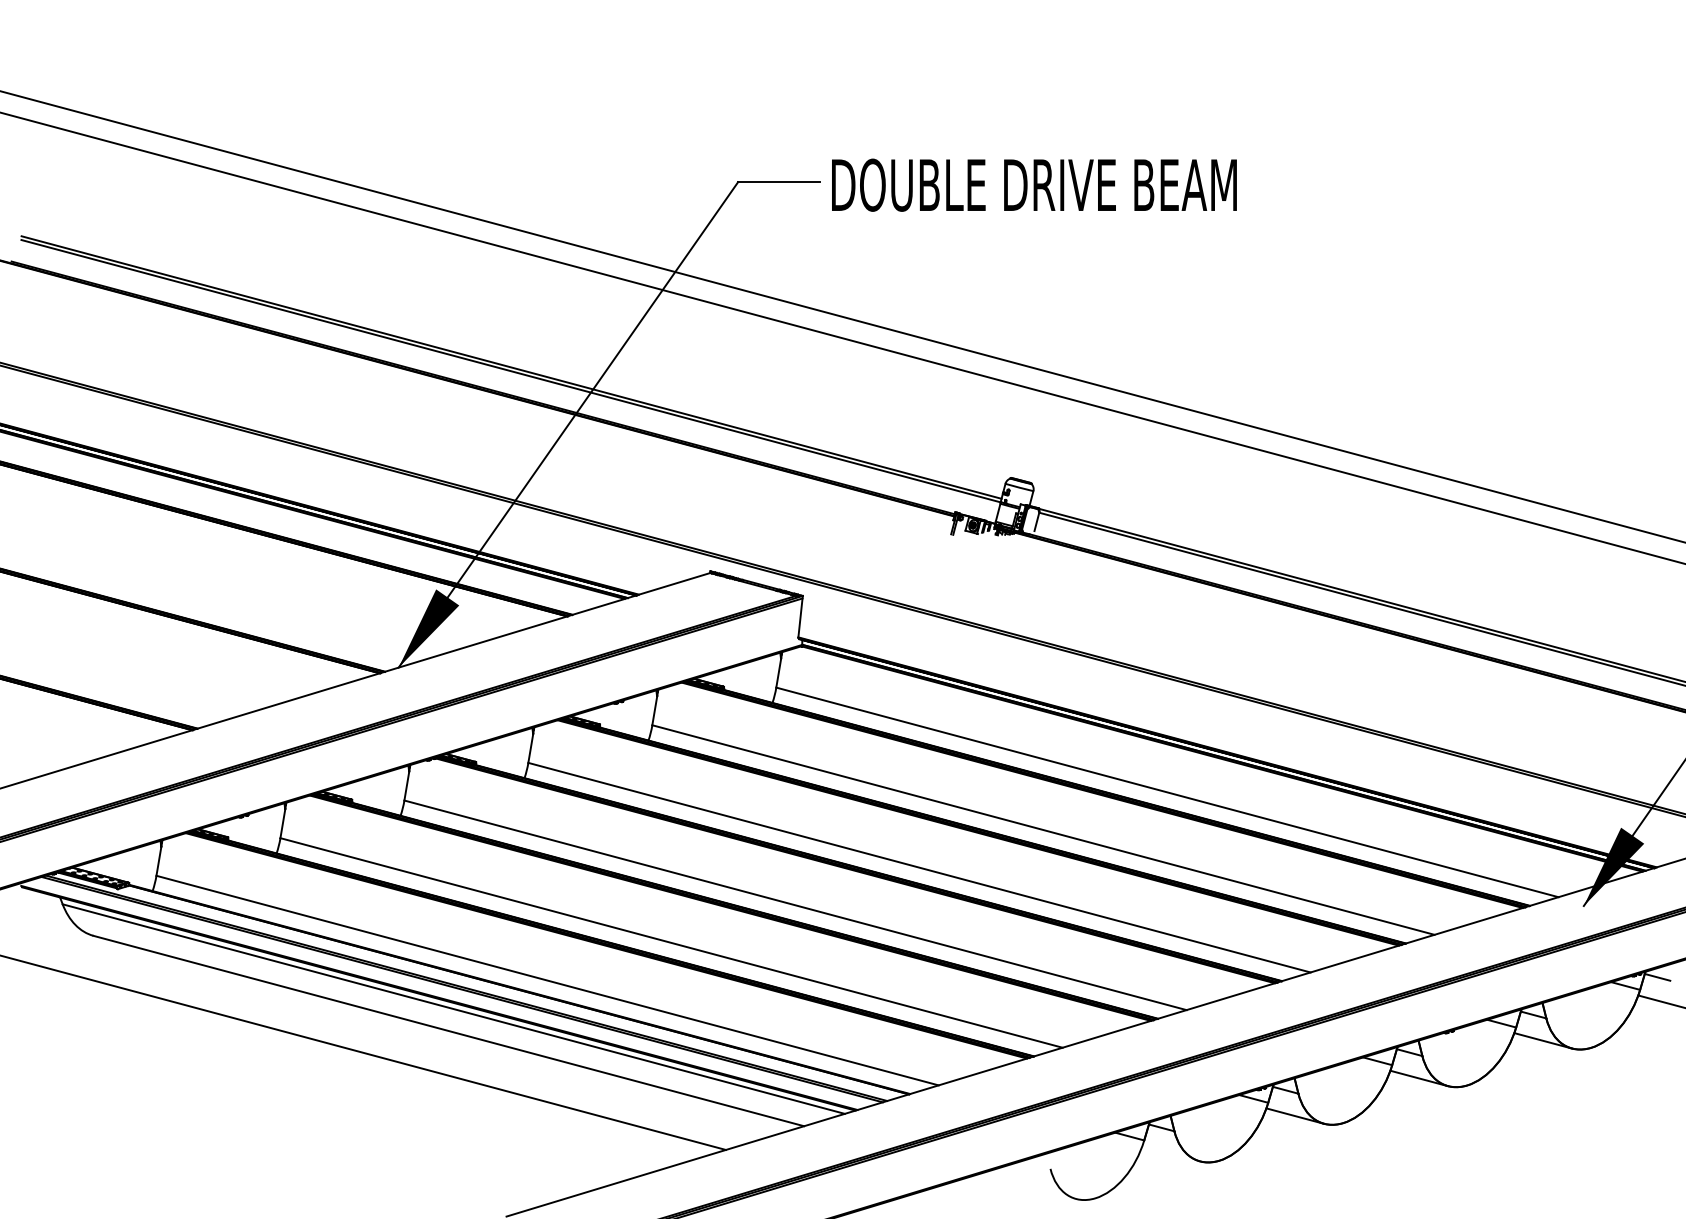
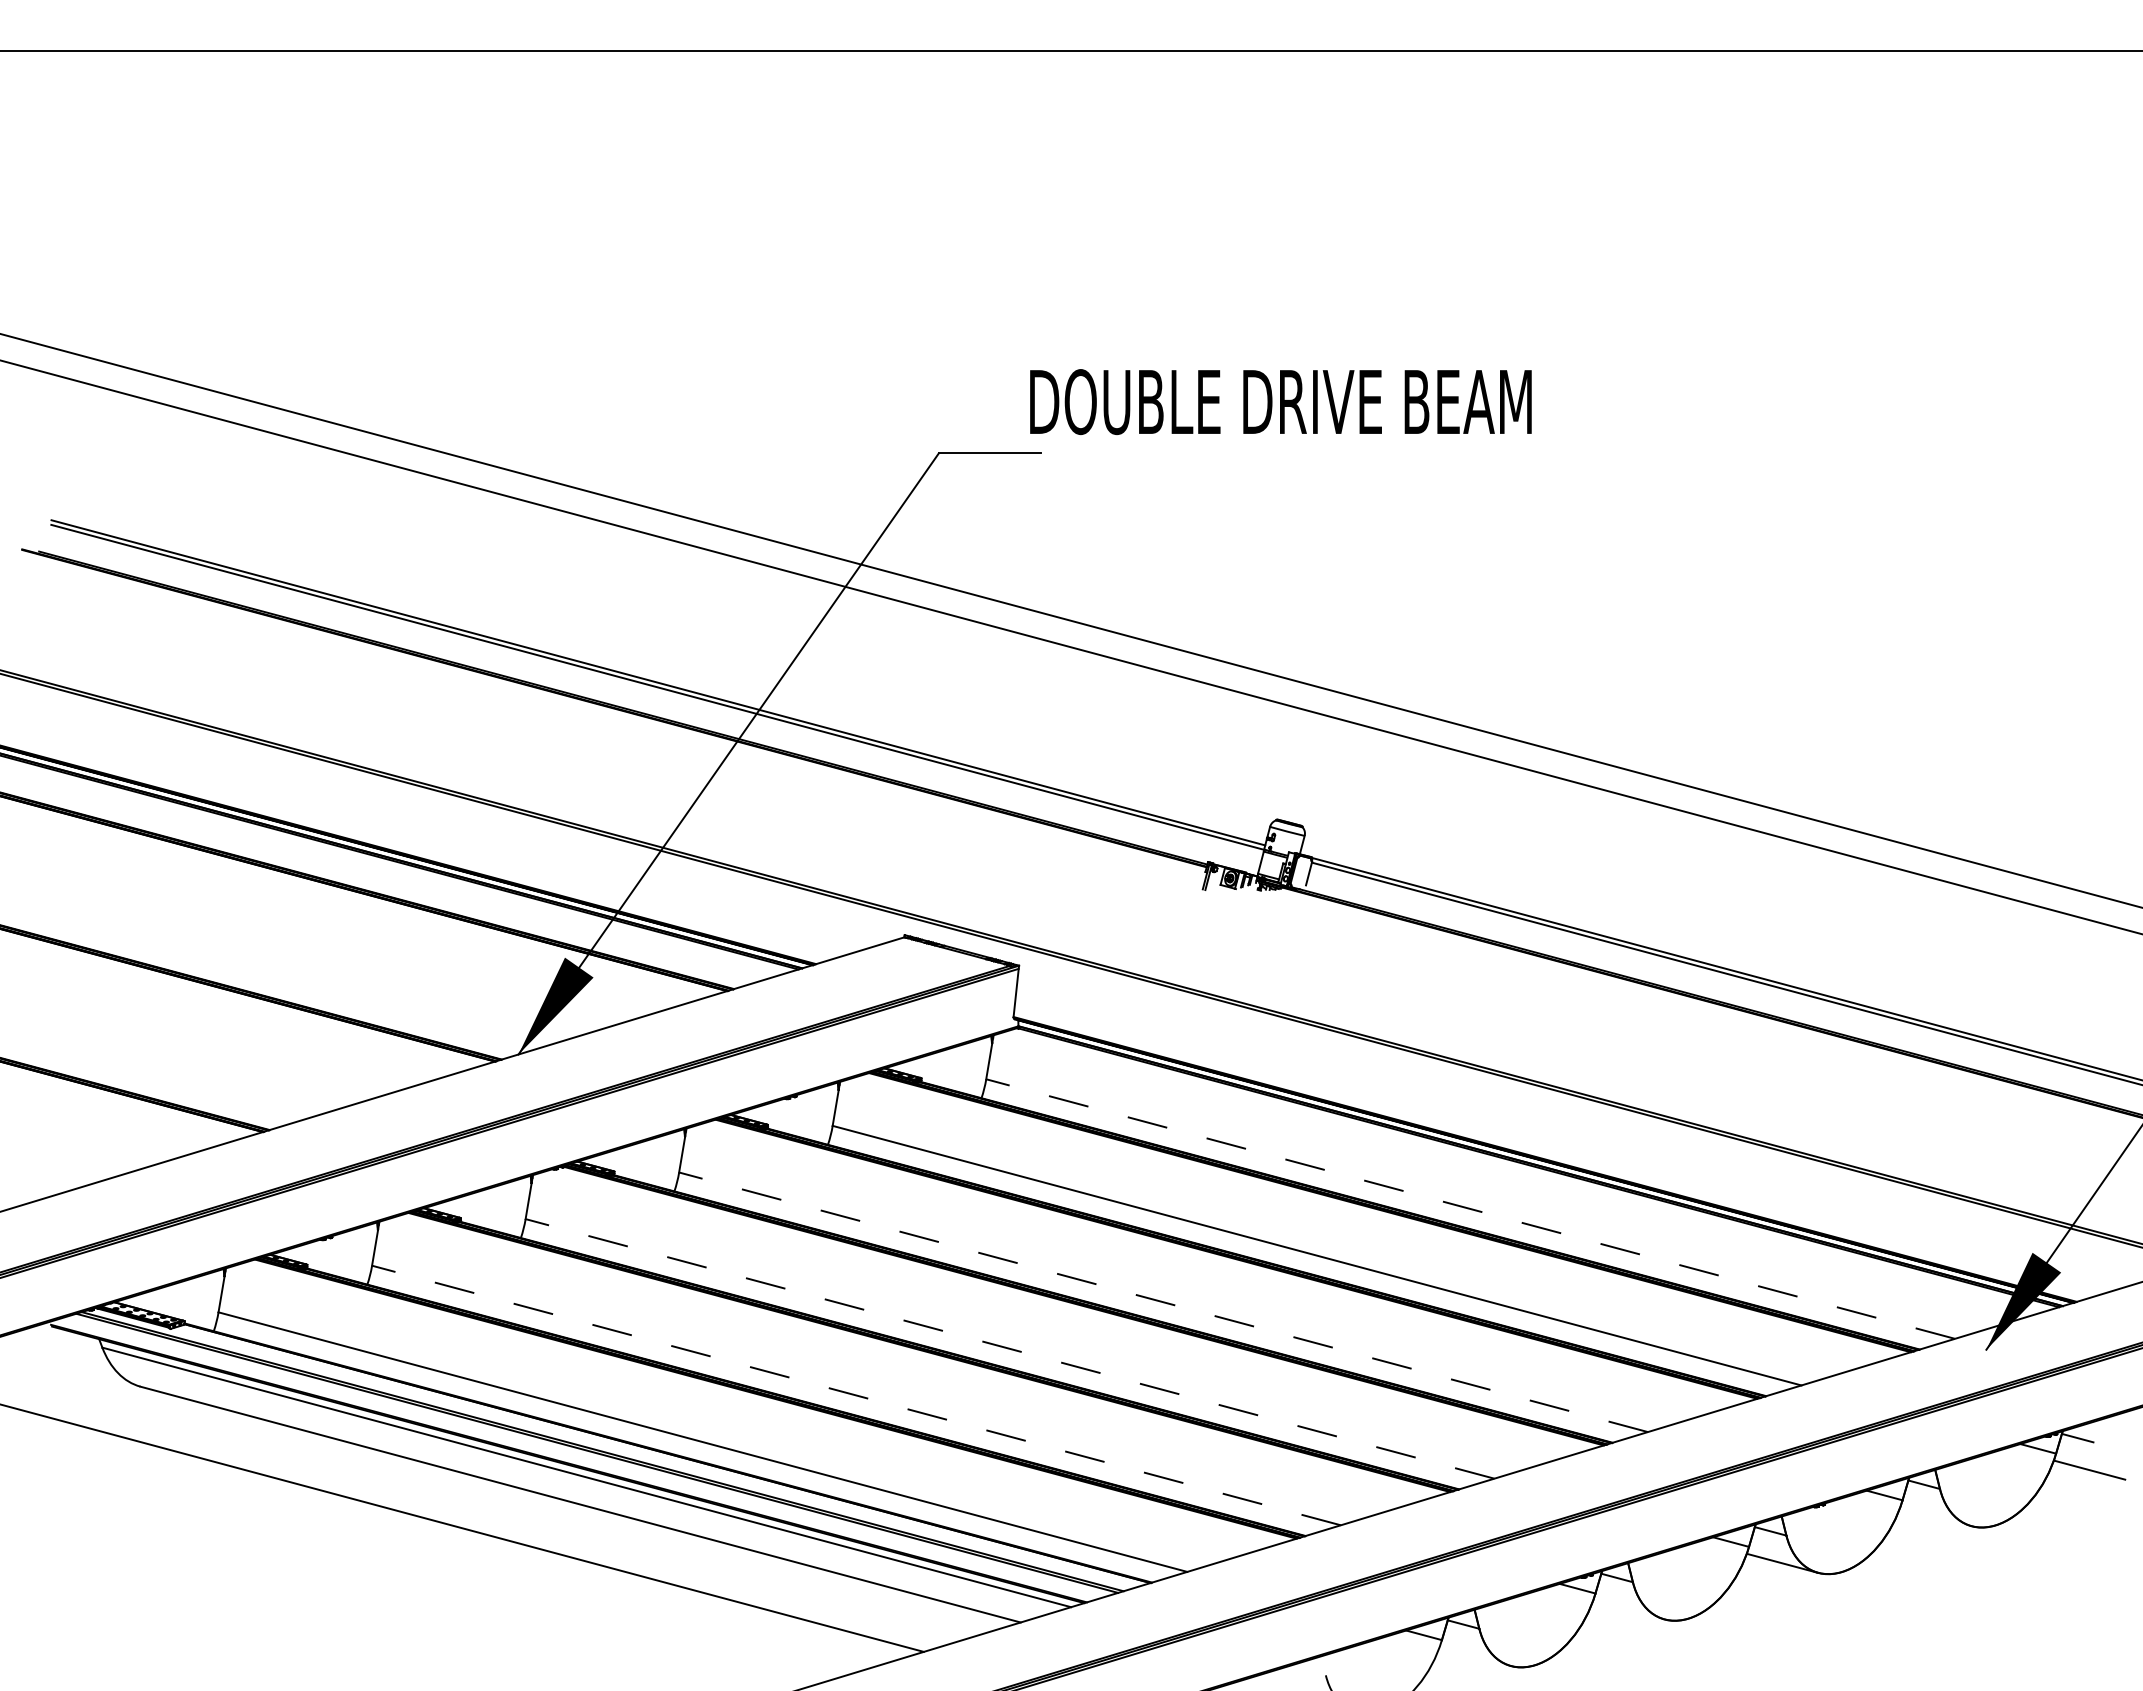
text: (1034, 184) -> (1280, 401), moved
line: (1167, 792) -> (1470, 1209), solid -> dashed
line: (919, 867) -> (1163, 1302), solid -> dashed
line: (795, 905) -> (1010, 1348), solid -> dashed
line: (671, 942) -> (856, 1395), solid -> dashed
line: (1542, 1040) -> (1935, 1516), removed
line: (1294, 1115) -> (1628, 1609), removed

